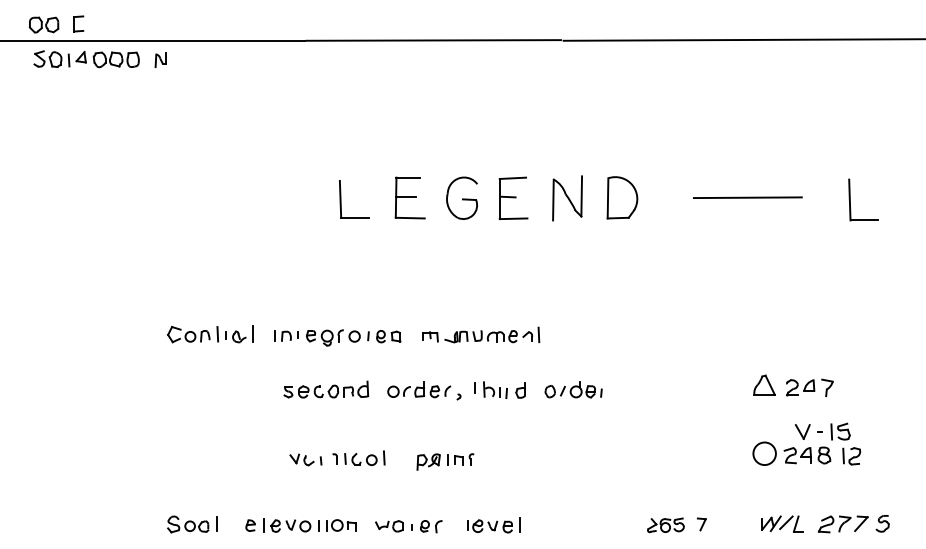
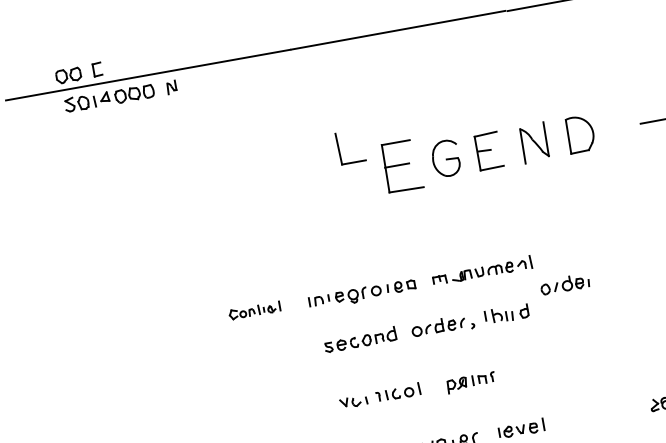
part: (409, 197) -> (401, 165), size x1.4
part: (341, 199) -> (339, 149), moved
part: (210, 334) -> (254, 310), size x0.7
part: (573, 389) -> (564, 284), moved

